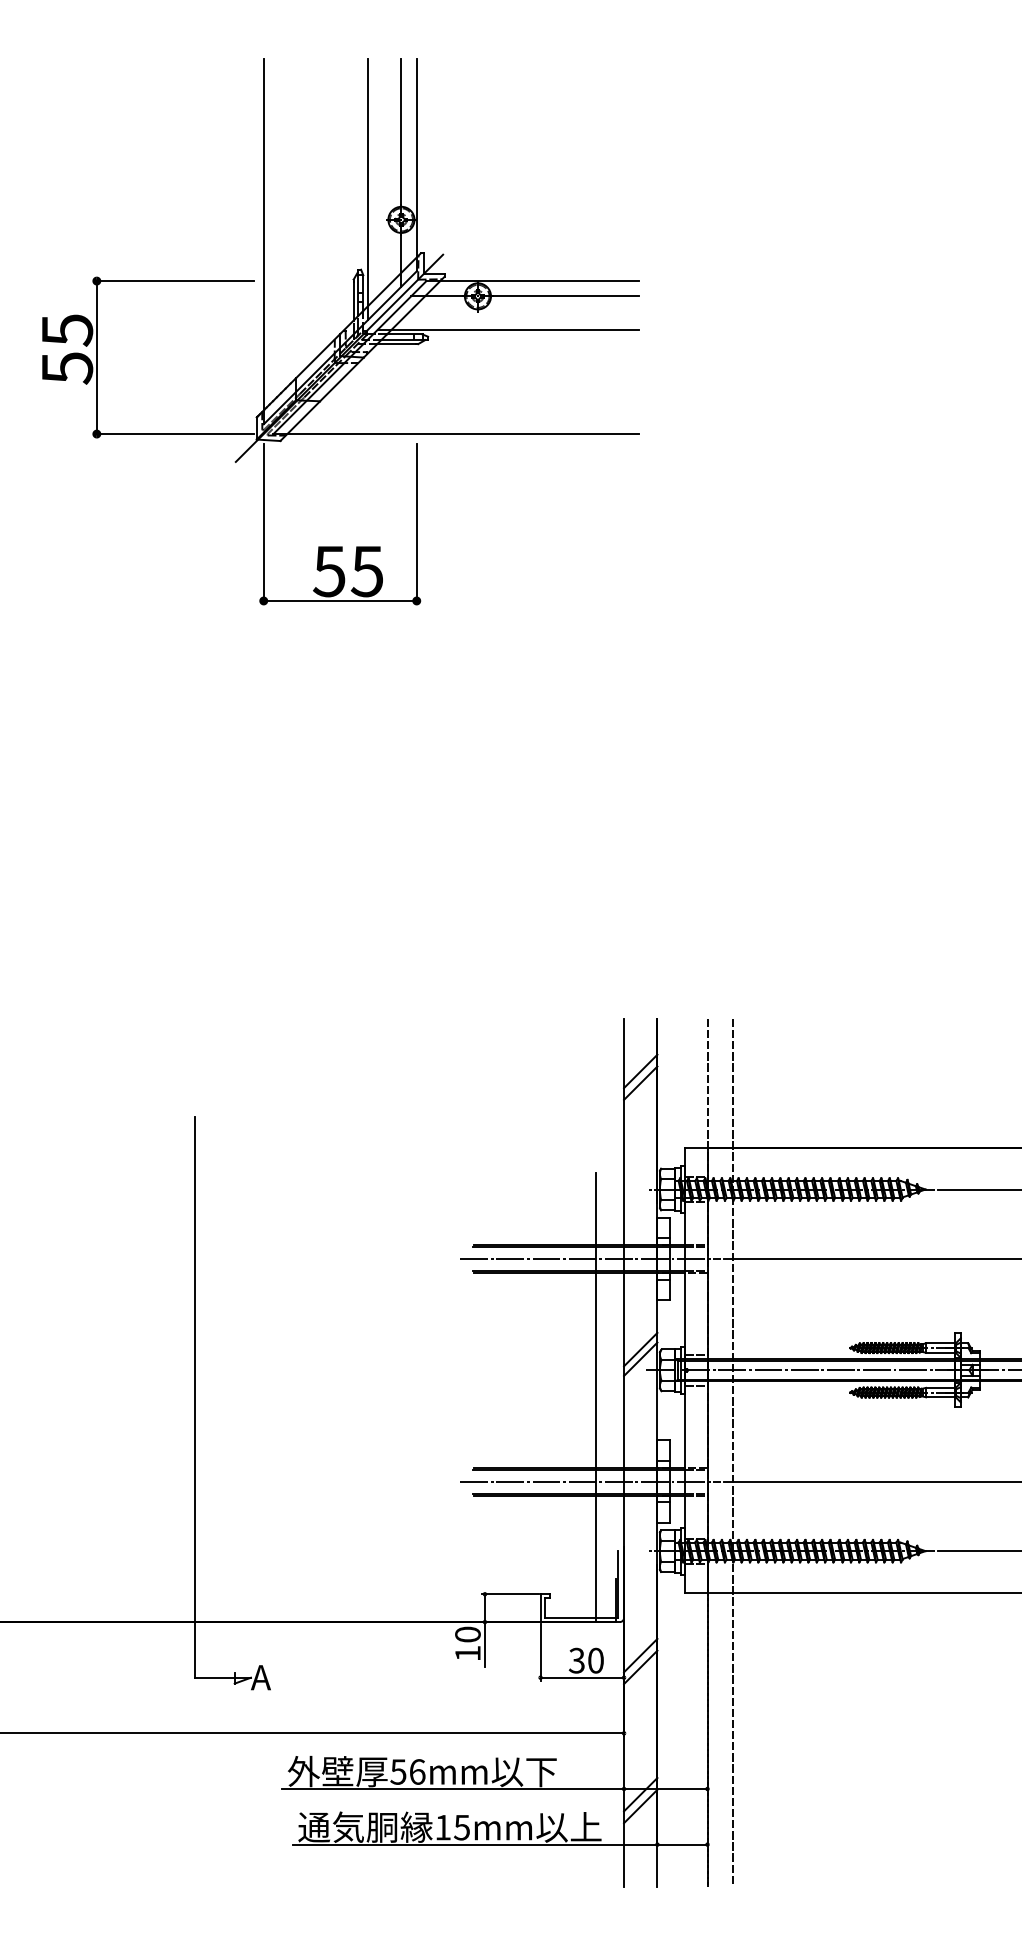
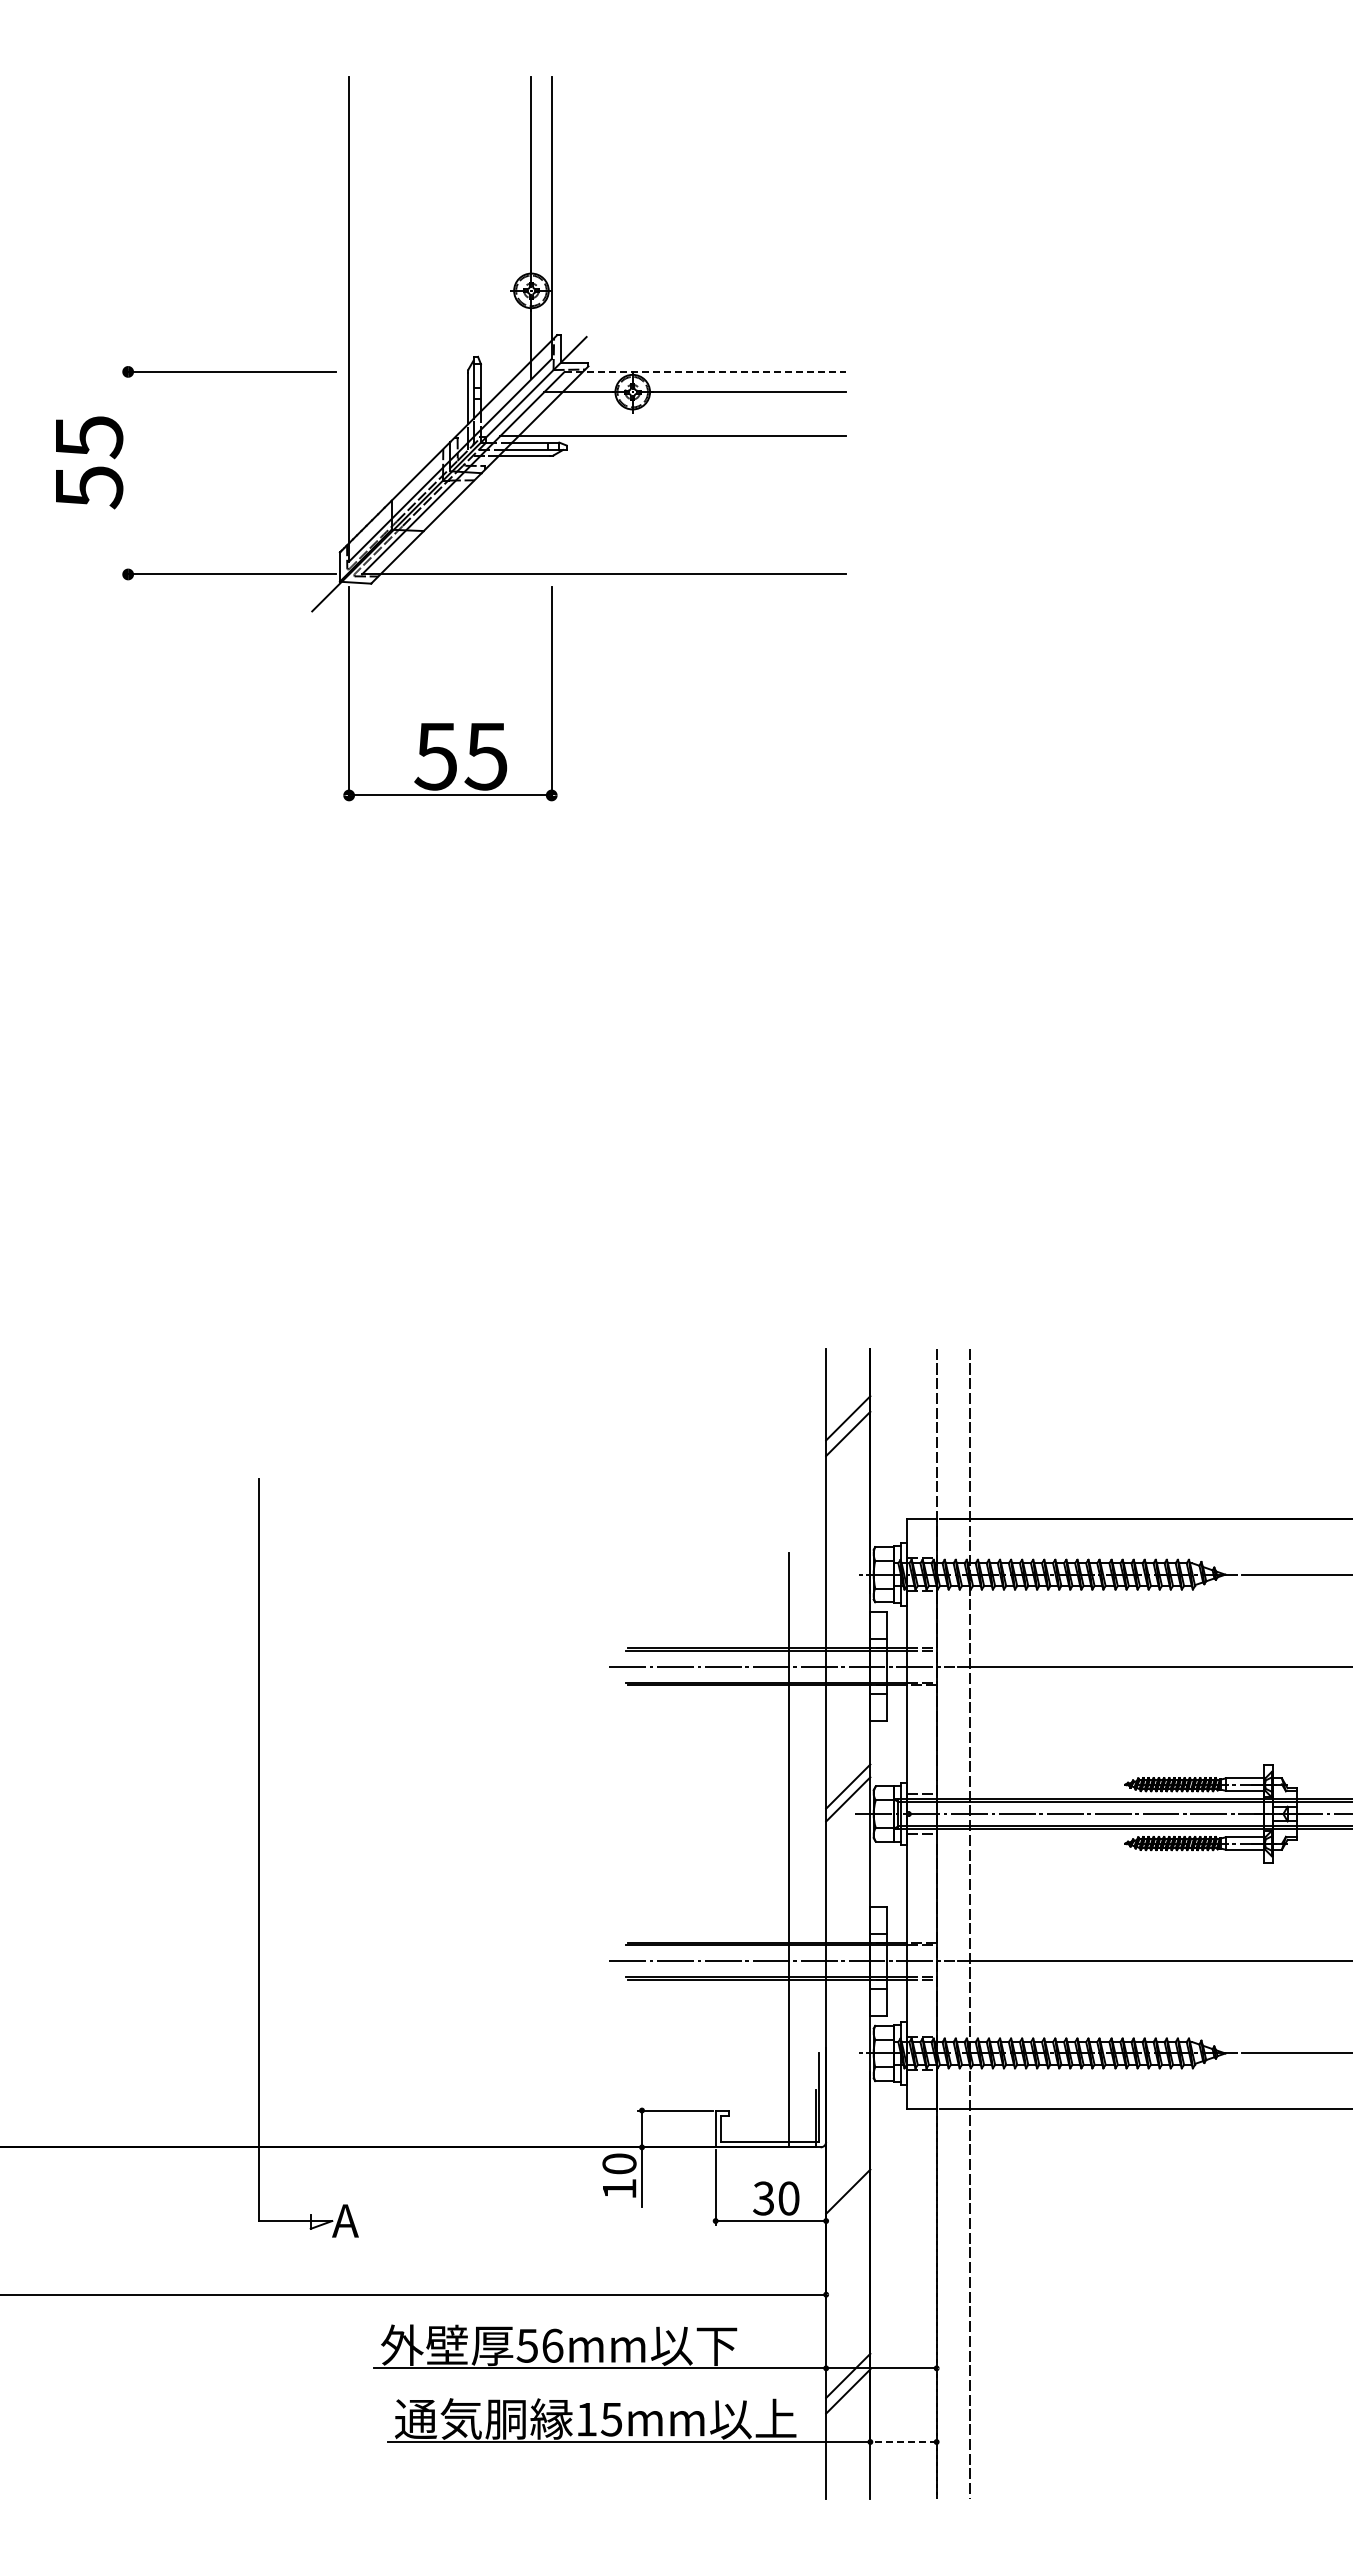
line: (368, 189) -> (487, 250), removed
line: (532, 280) -> (705, 371), solid -> dashed
line: (97, 357) -> (128, 472), removed
line: (640, 1667) -> (848, 2207), removed
line: (682, 1844) -> (903, 2442), solid -> dashed

